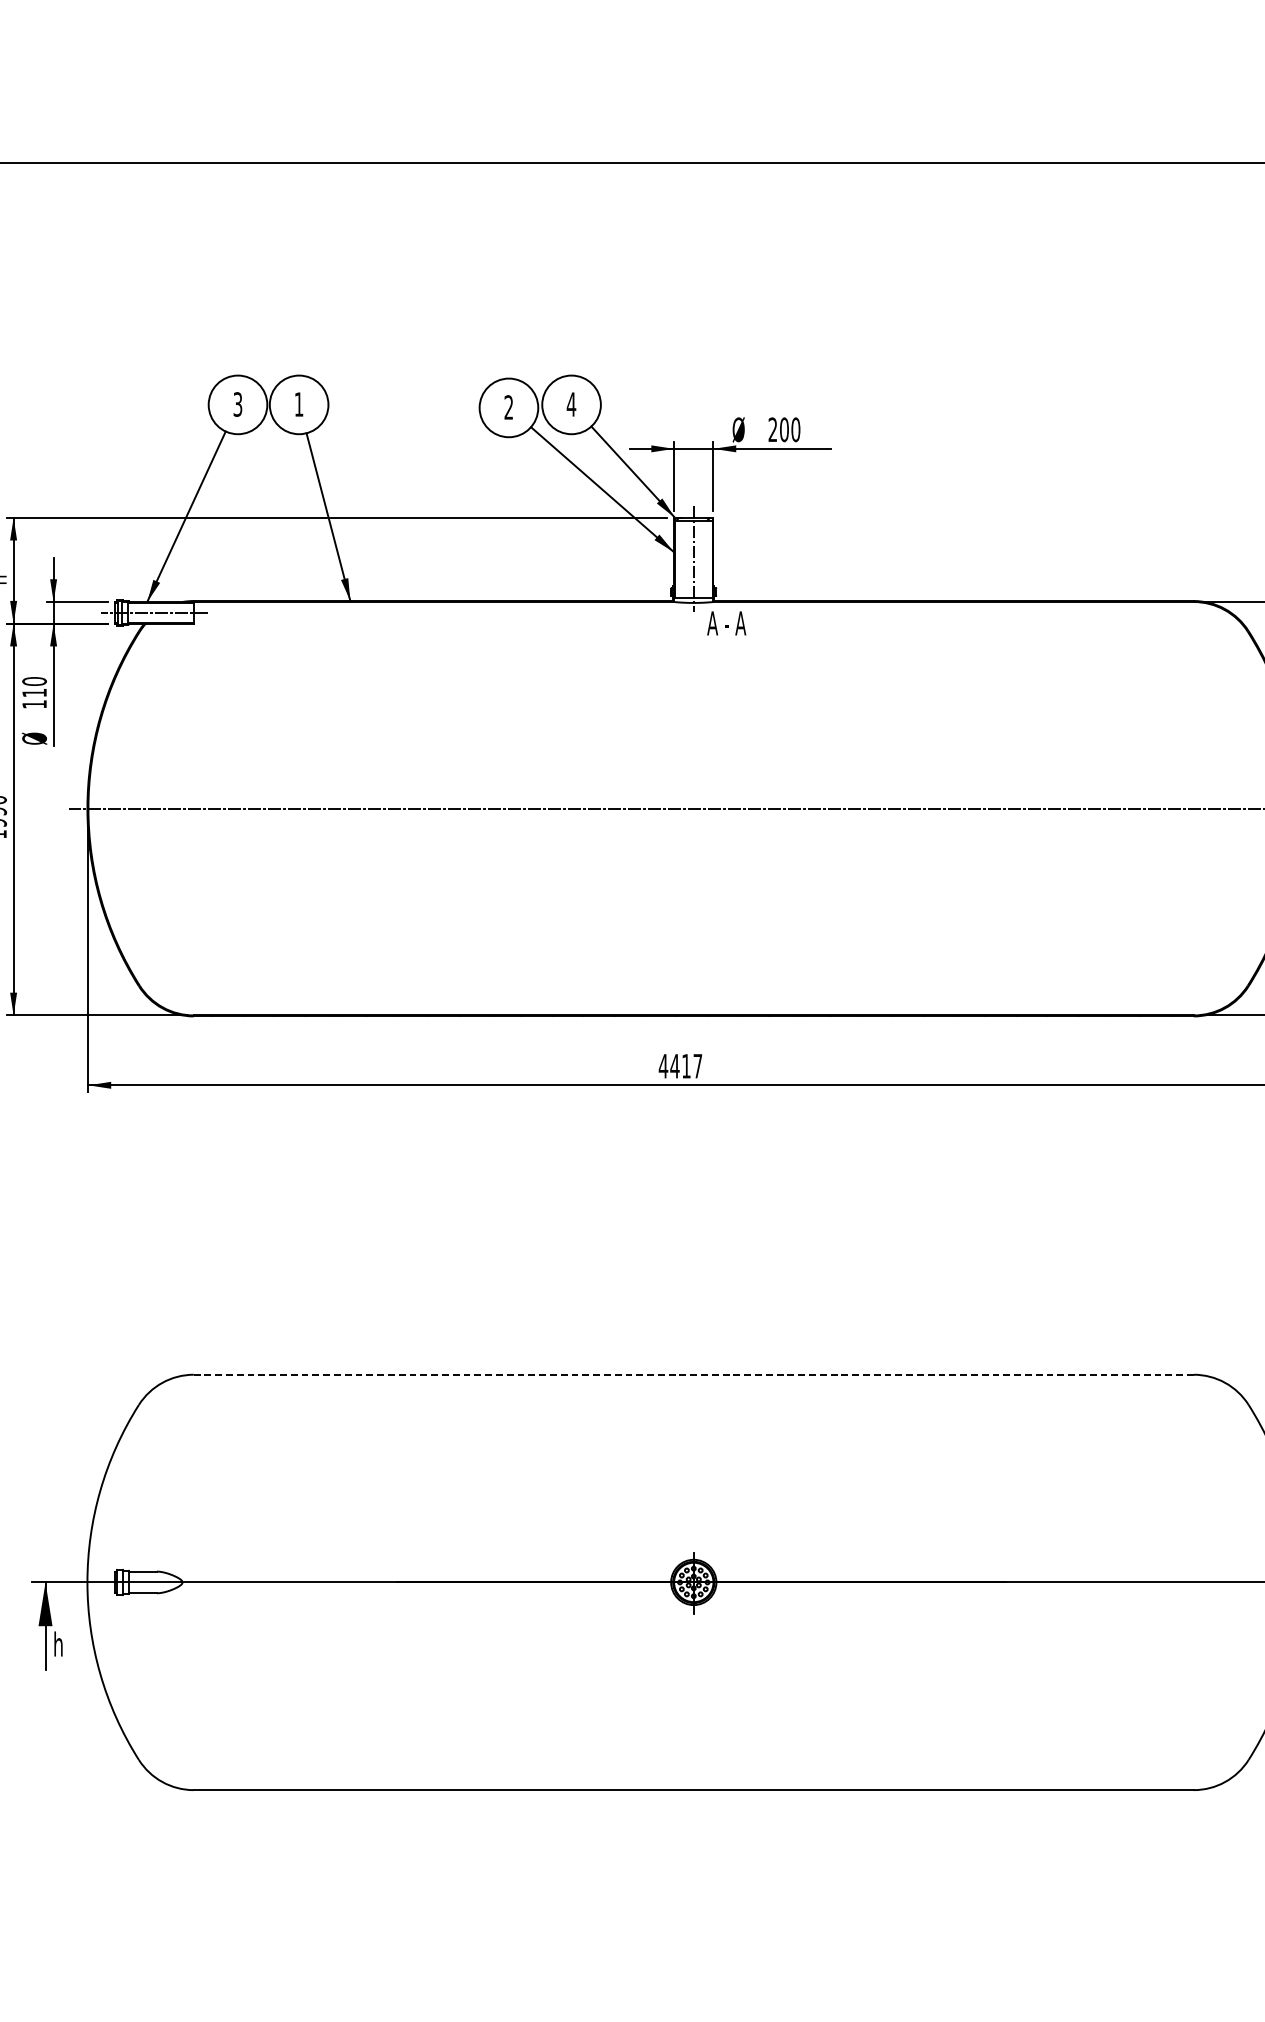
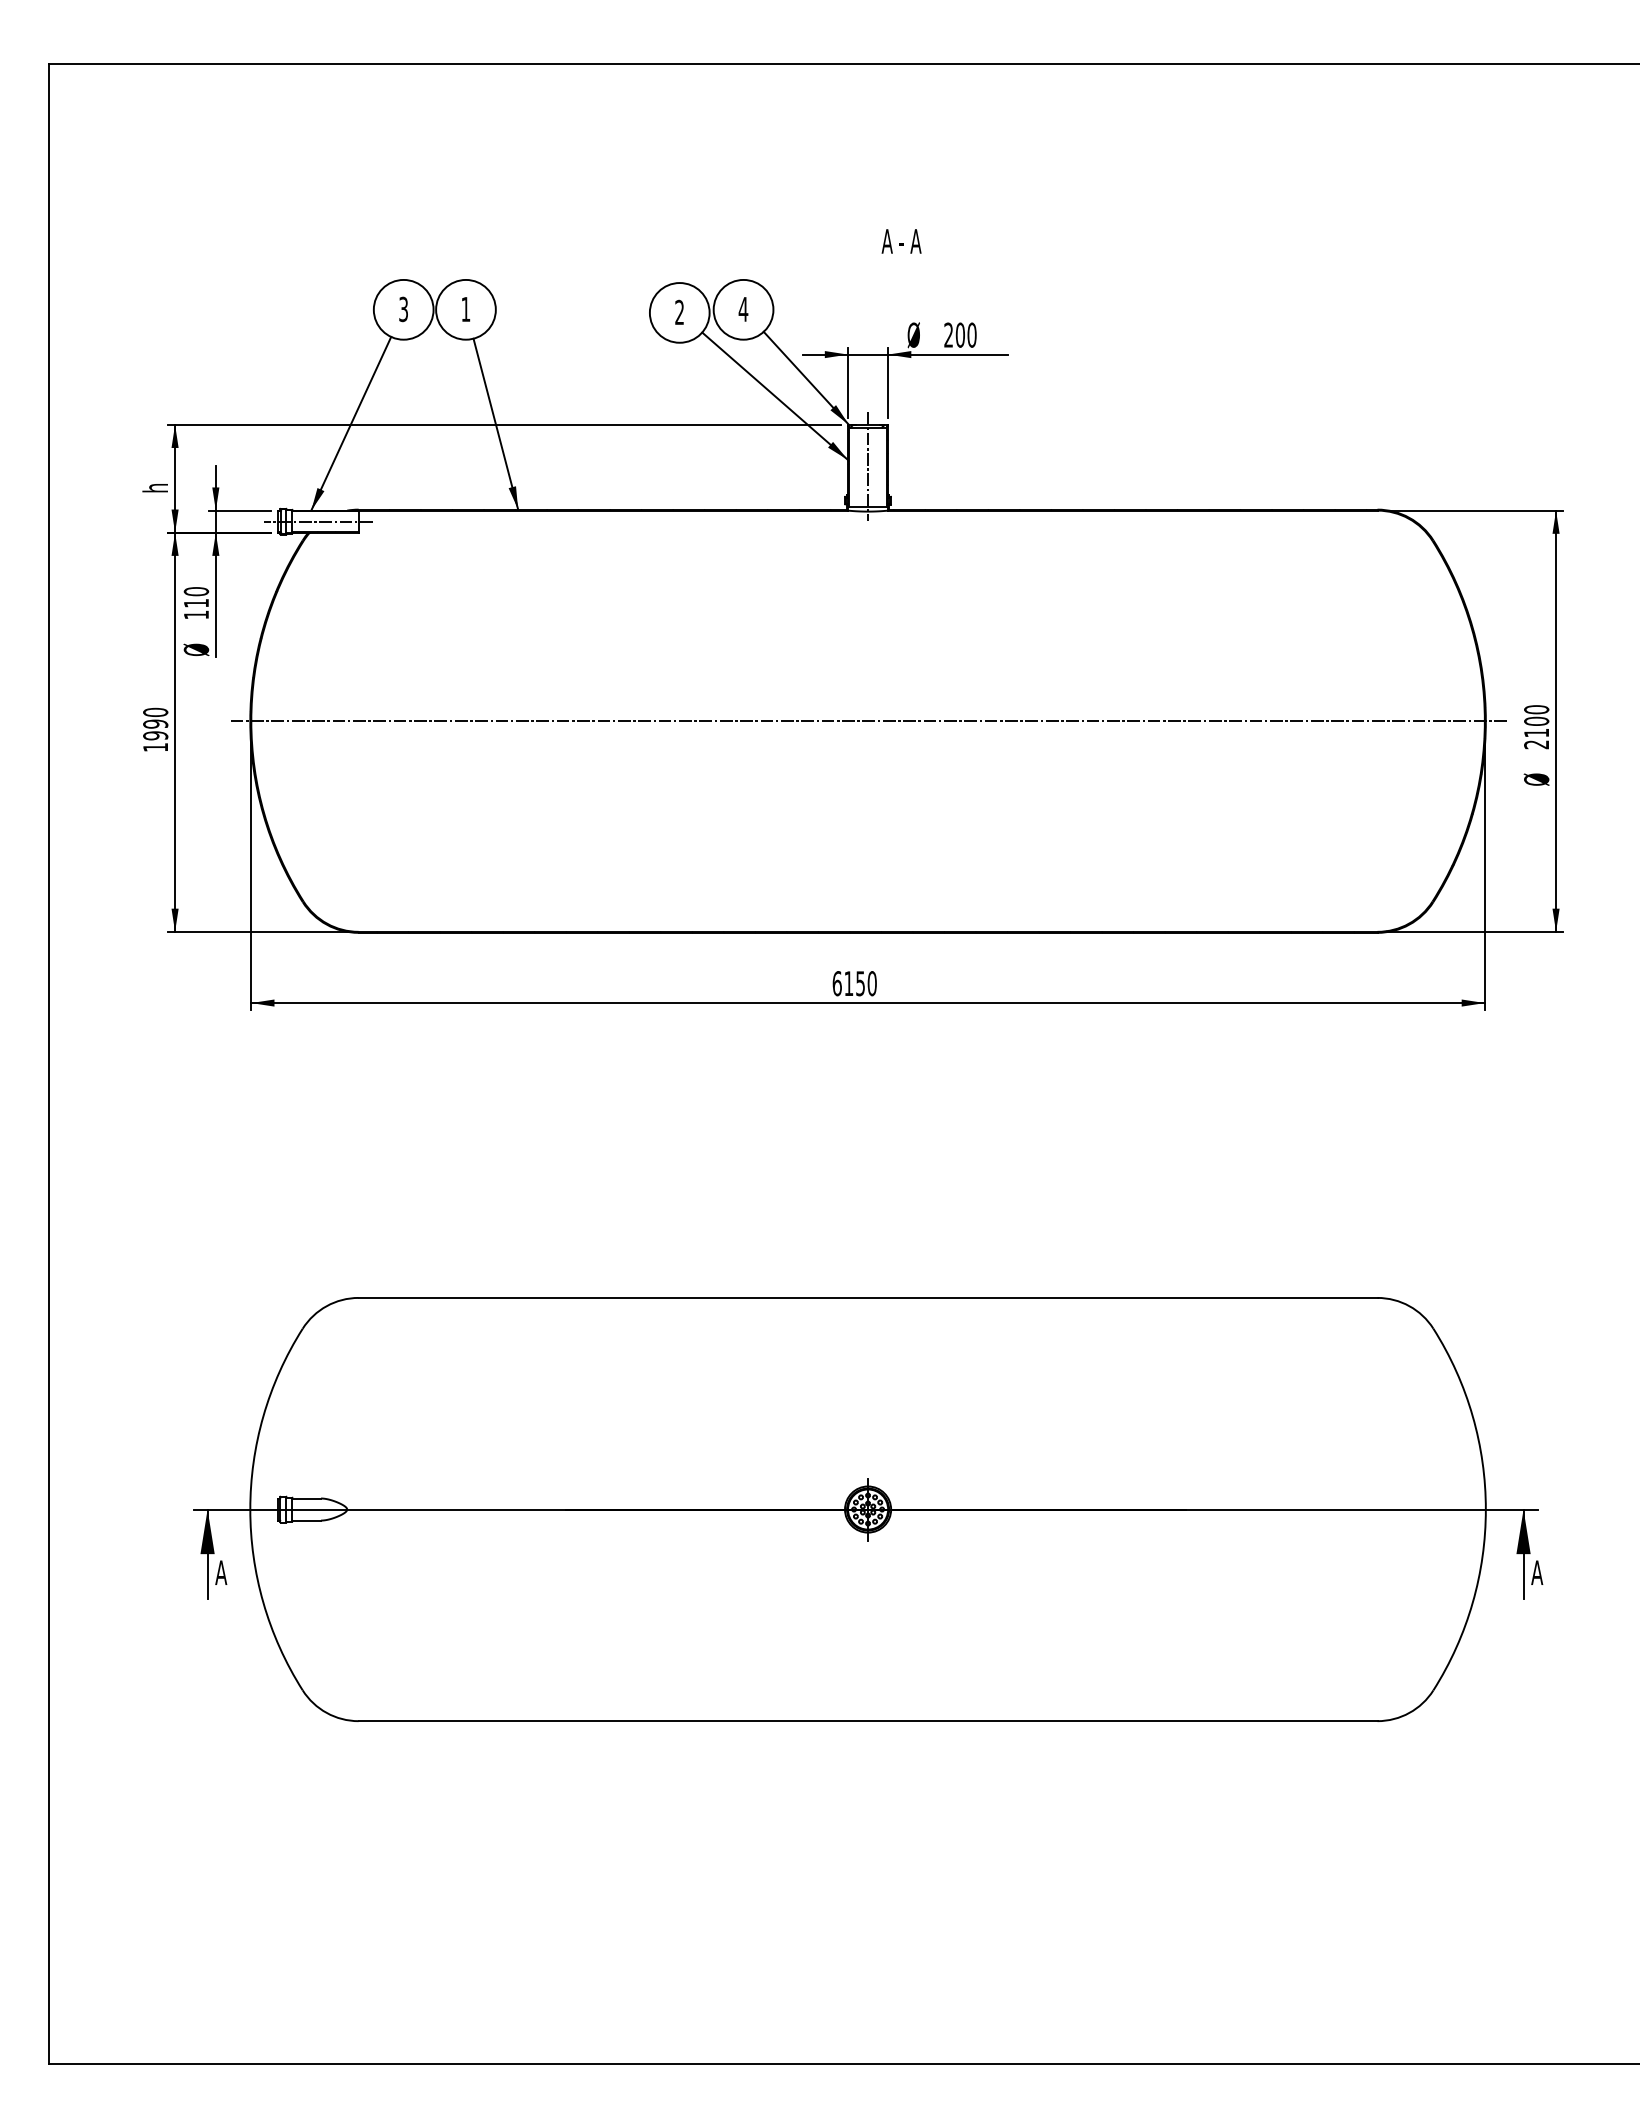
text: (726, 623) -> (901, 241), moved
text: (680, 1066) -> (854, 983), 4417 -> 6150
line: (693, 1374) -> (867, 1297), dashed -> solid
text: (59, 1643) -> (221, 1571), h -> A

